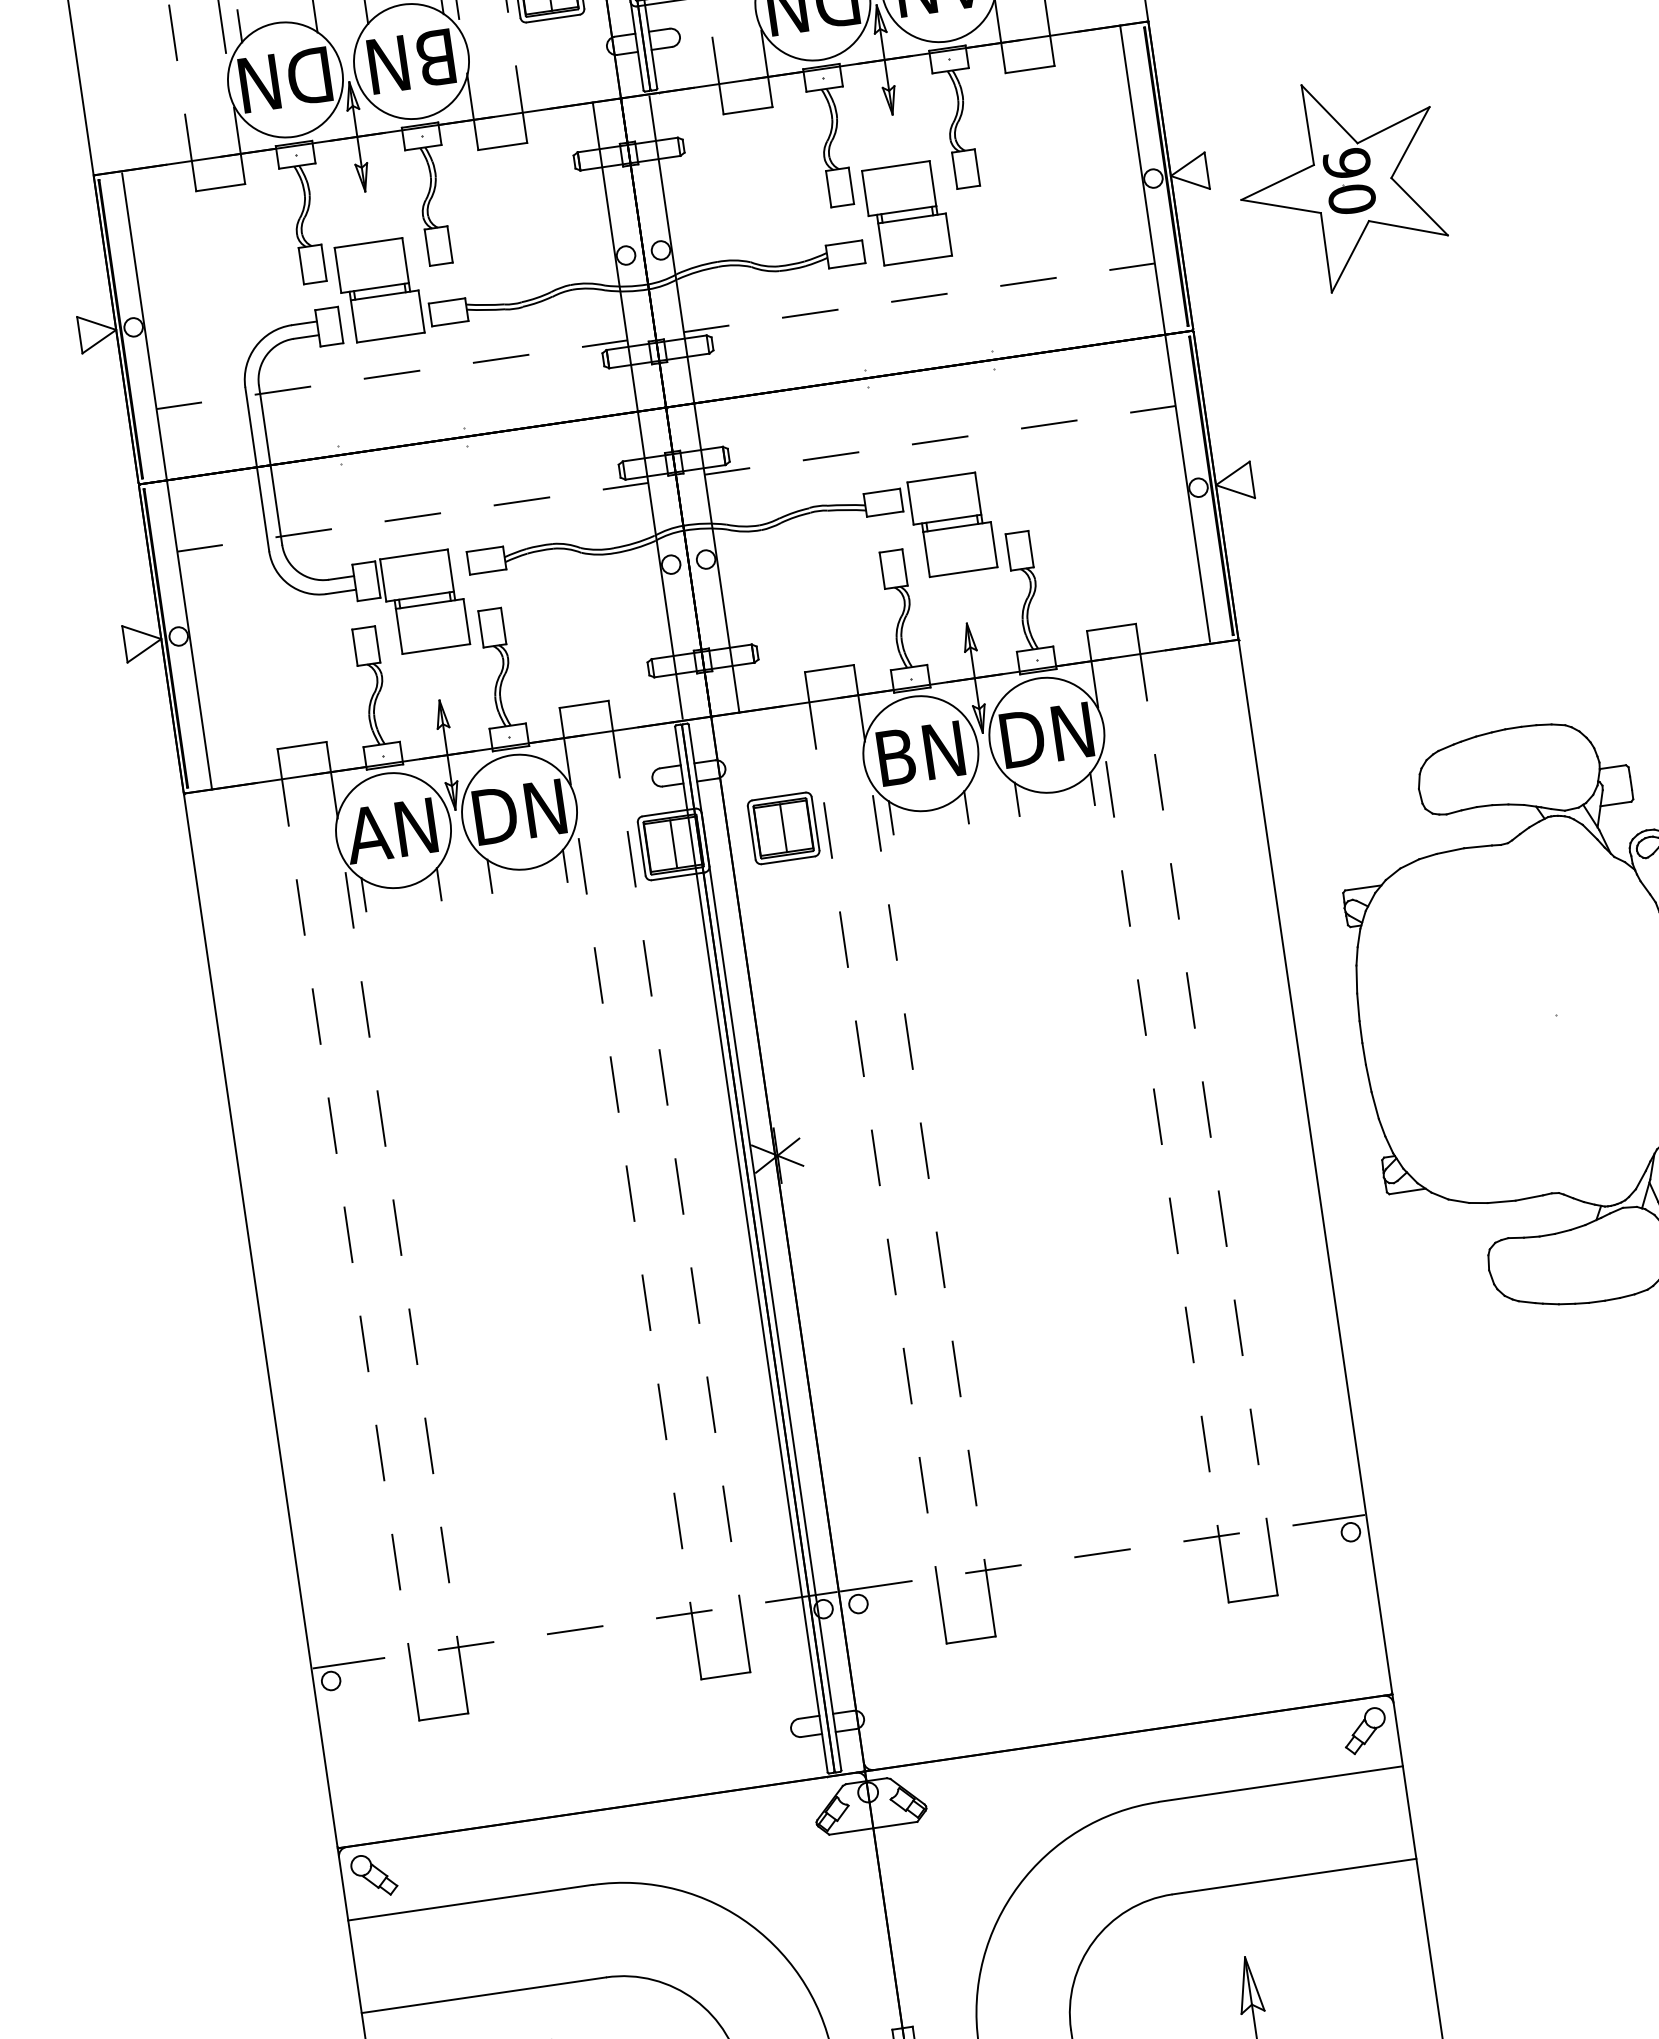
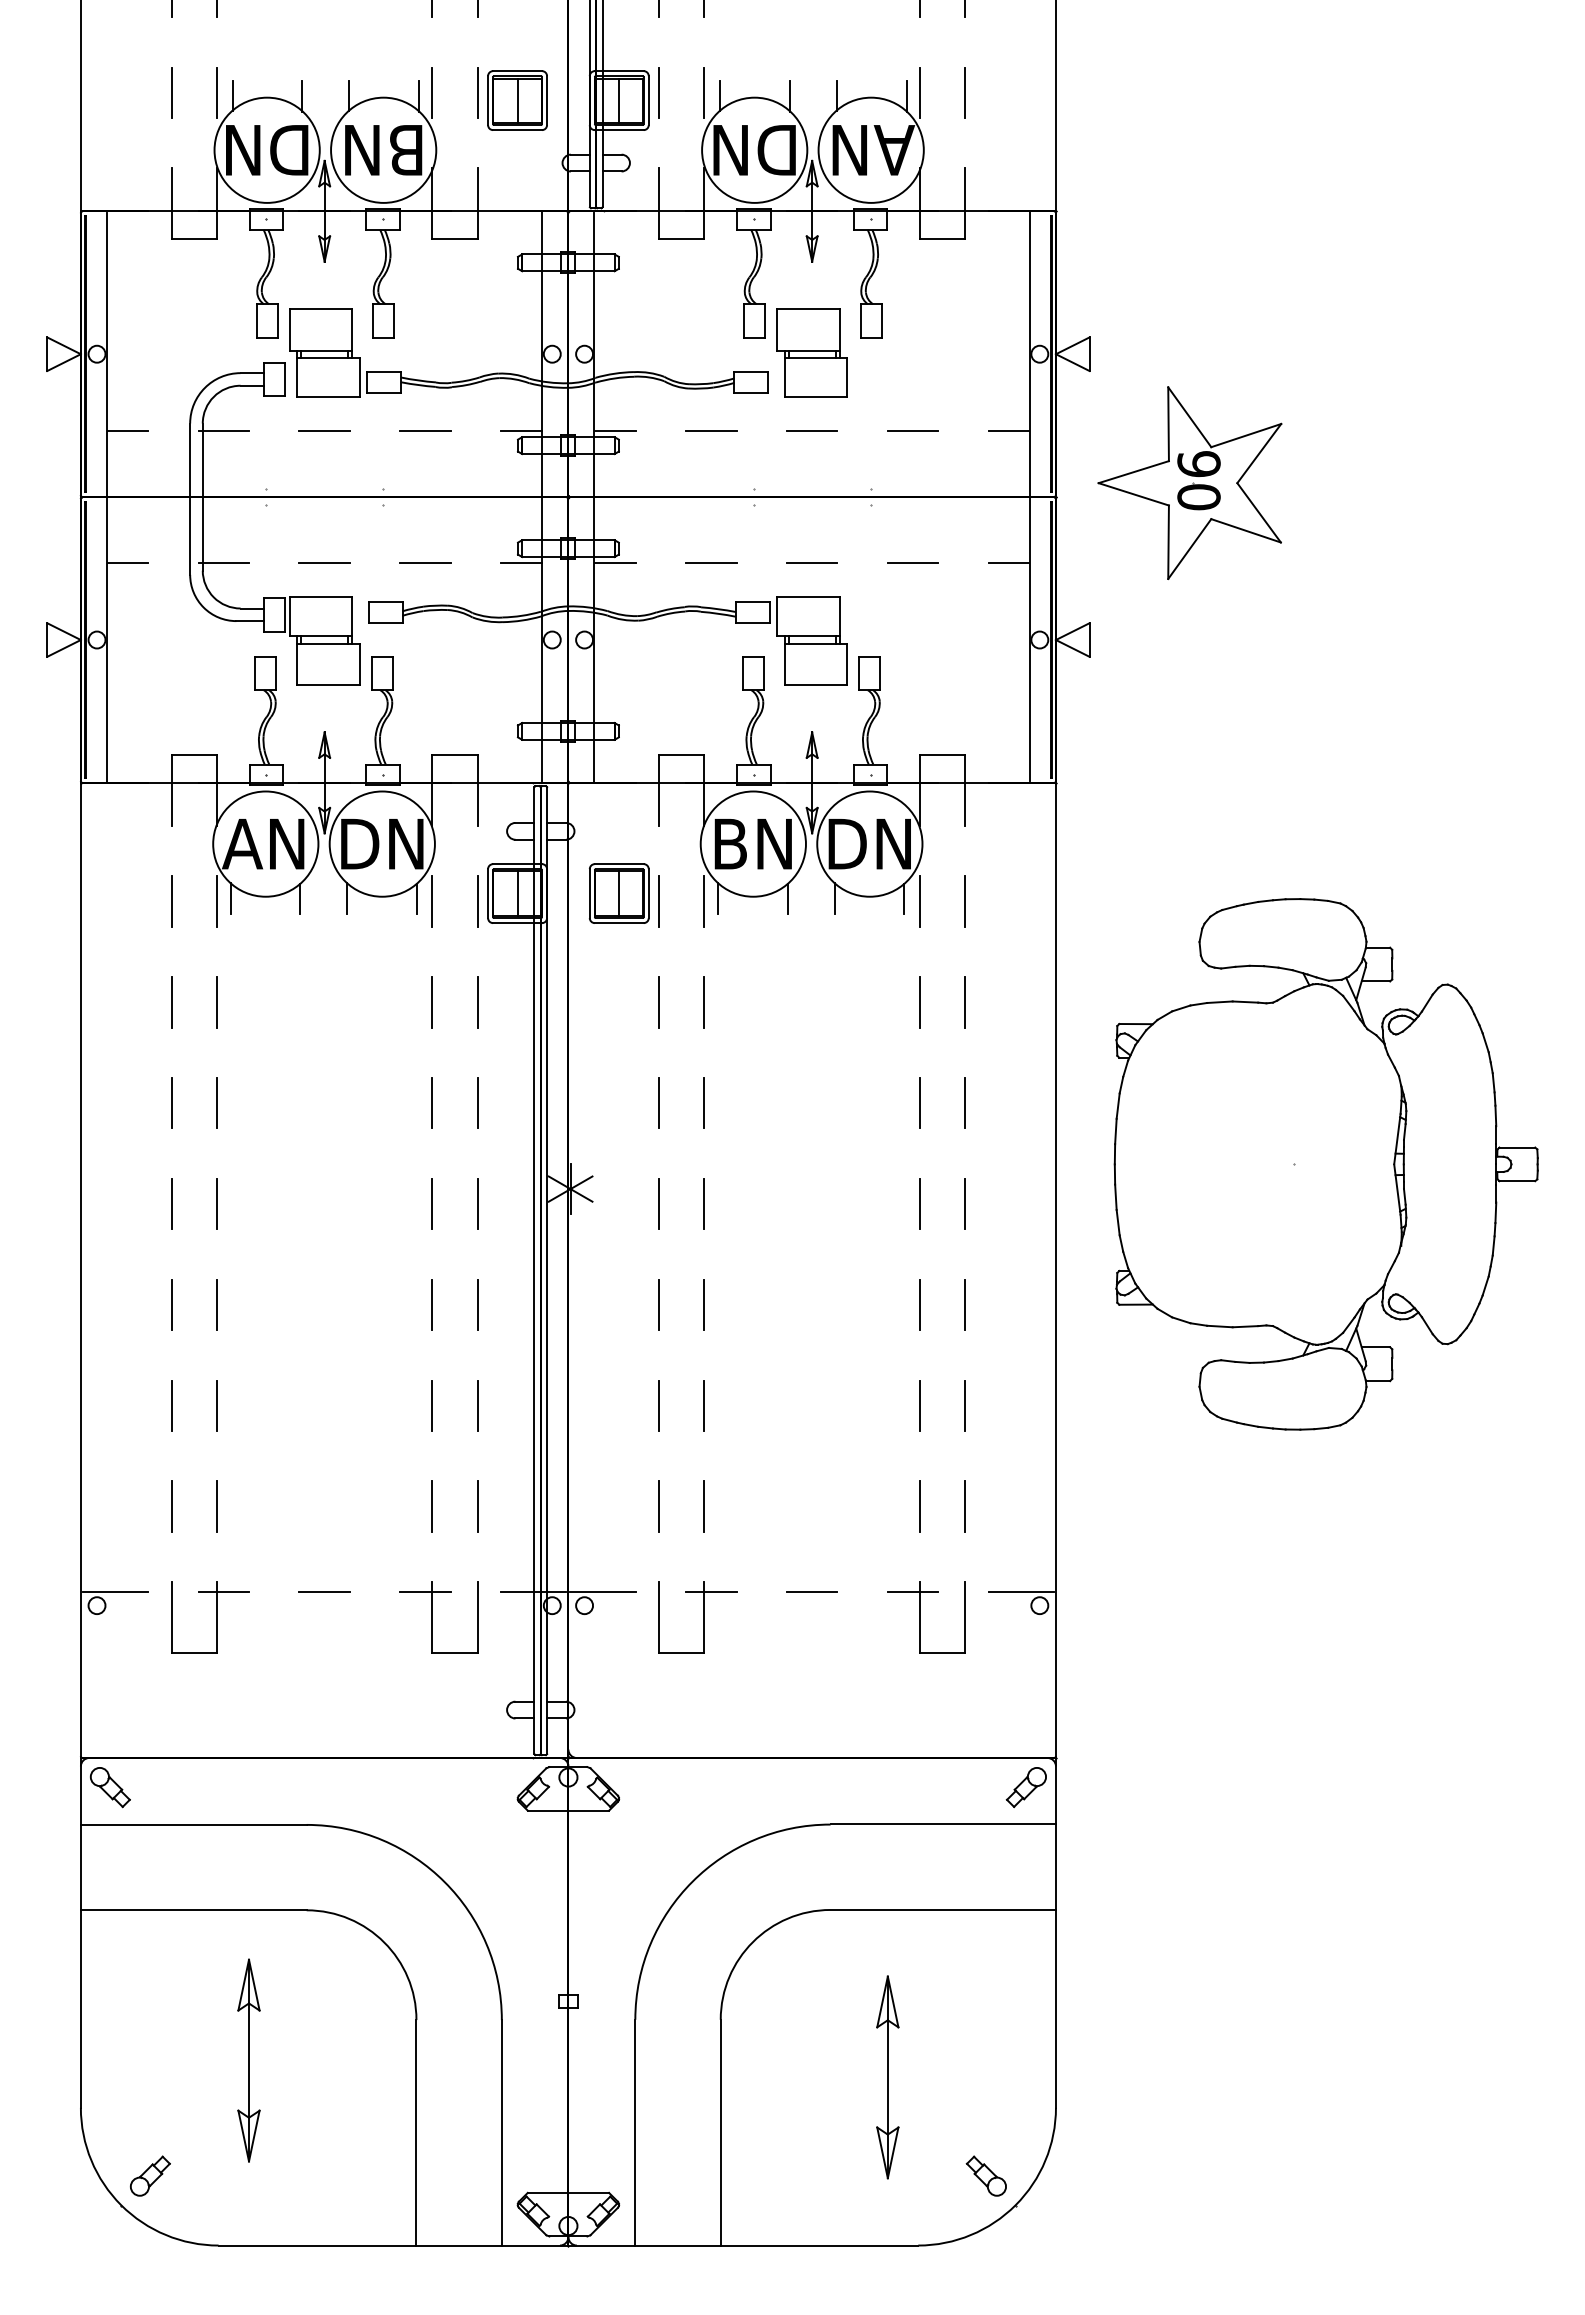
part: (1339, 184) -> (1189, 482), moved

